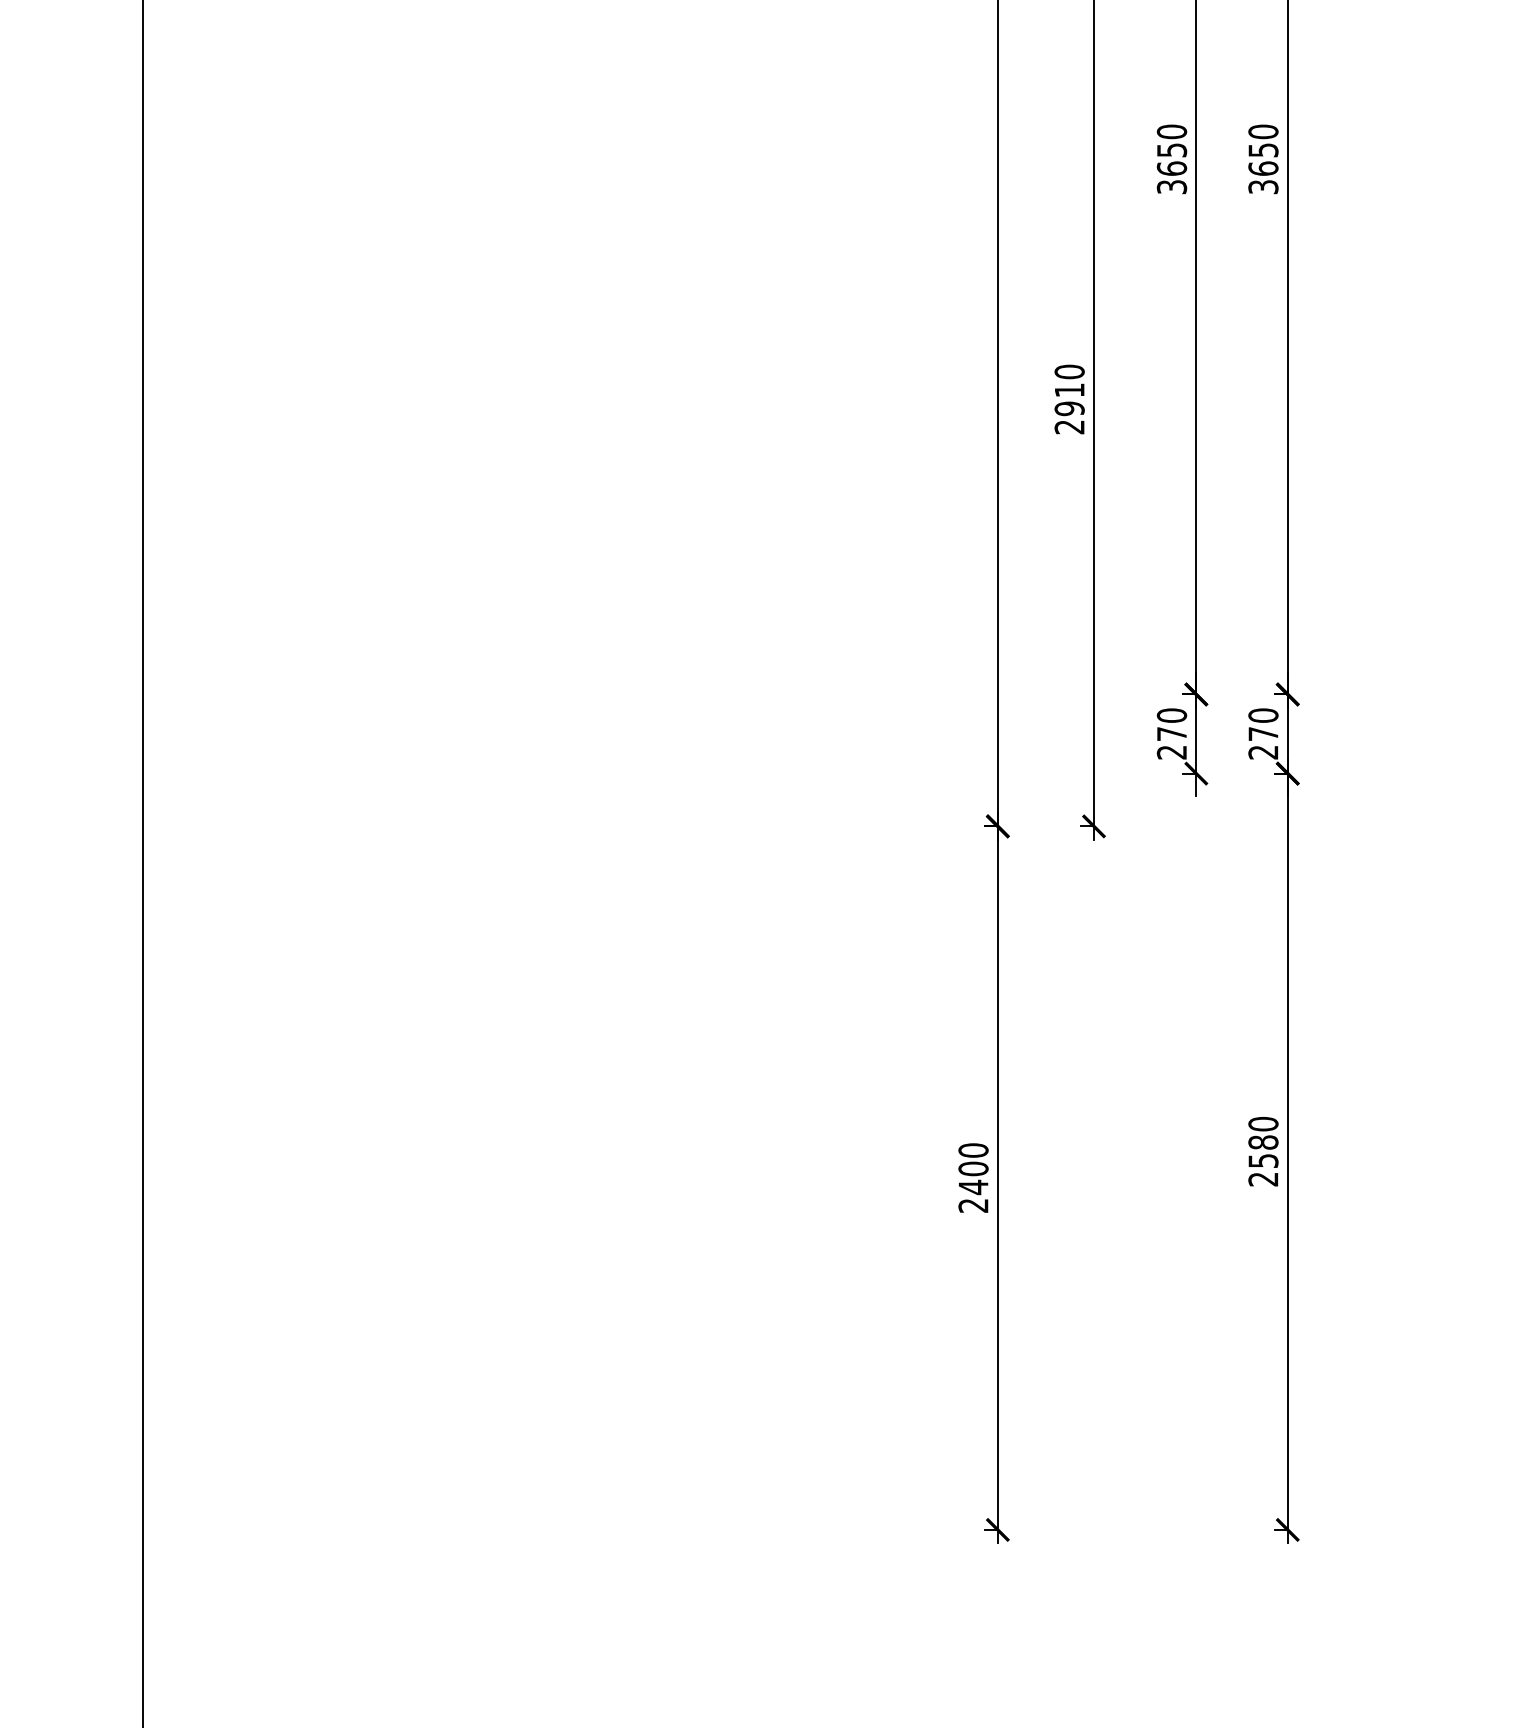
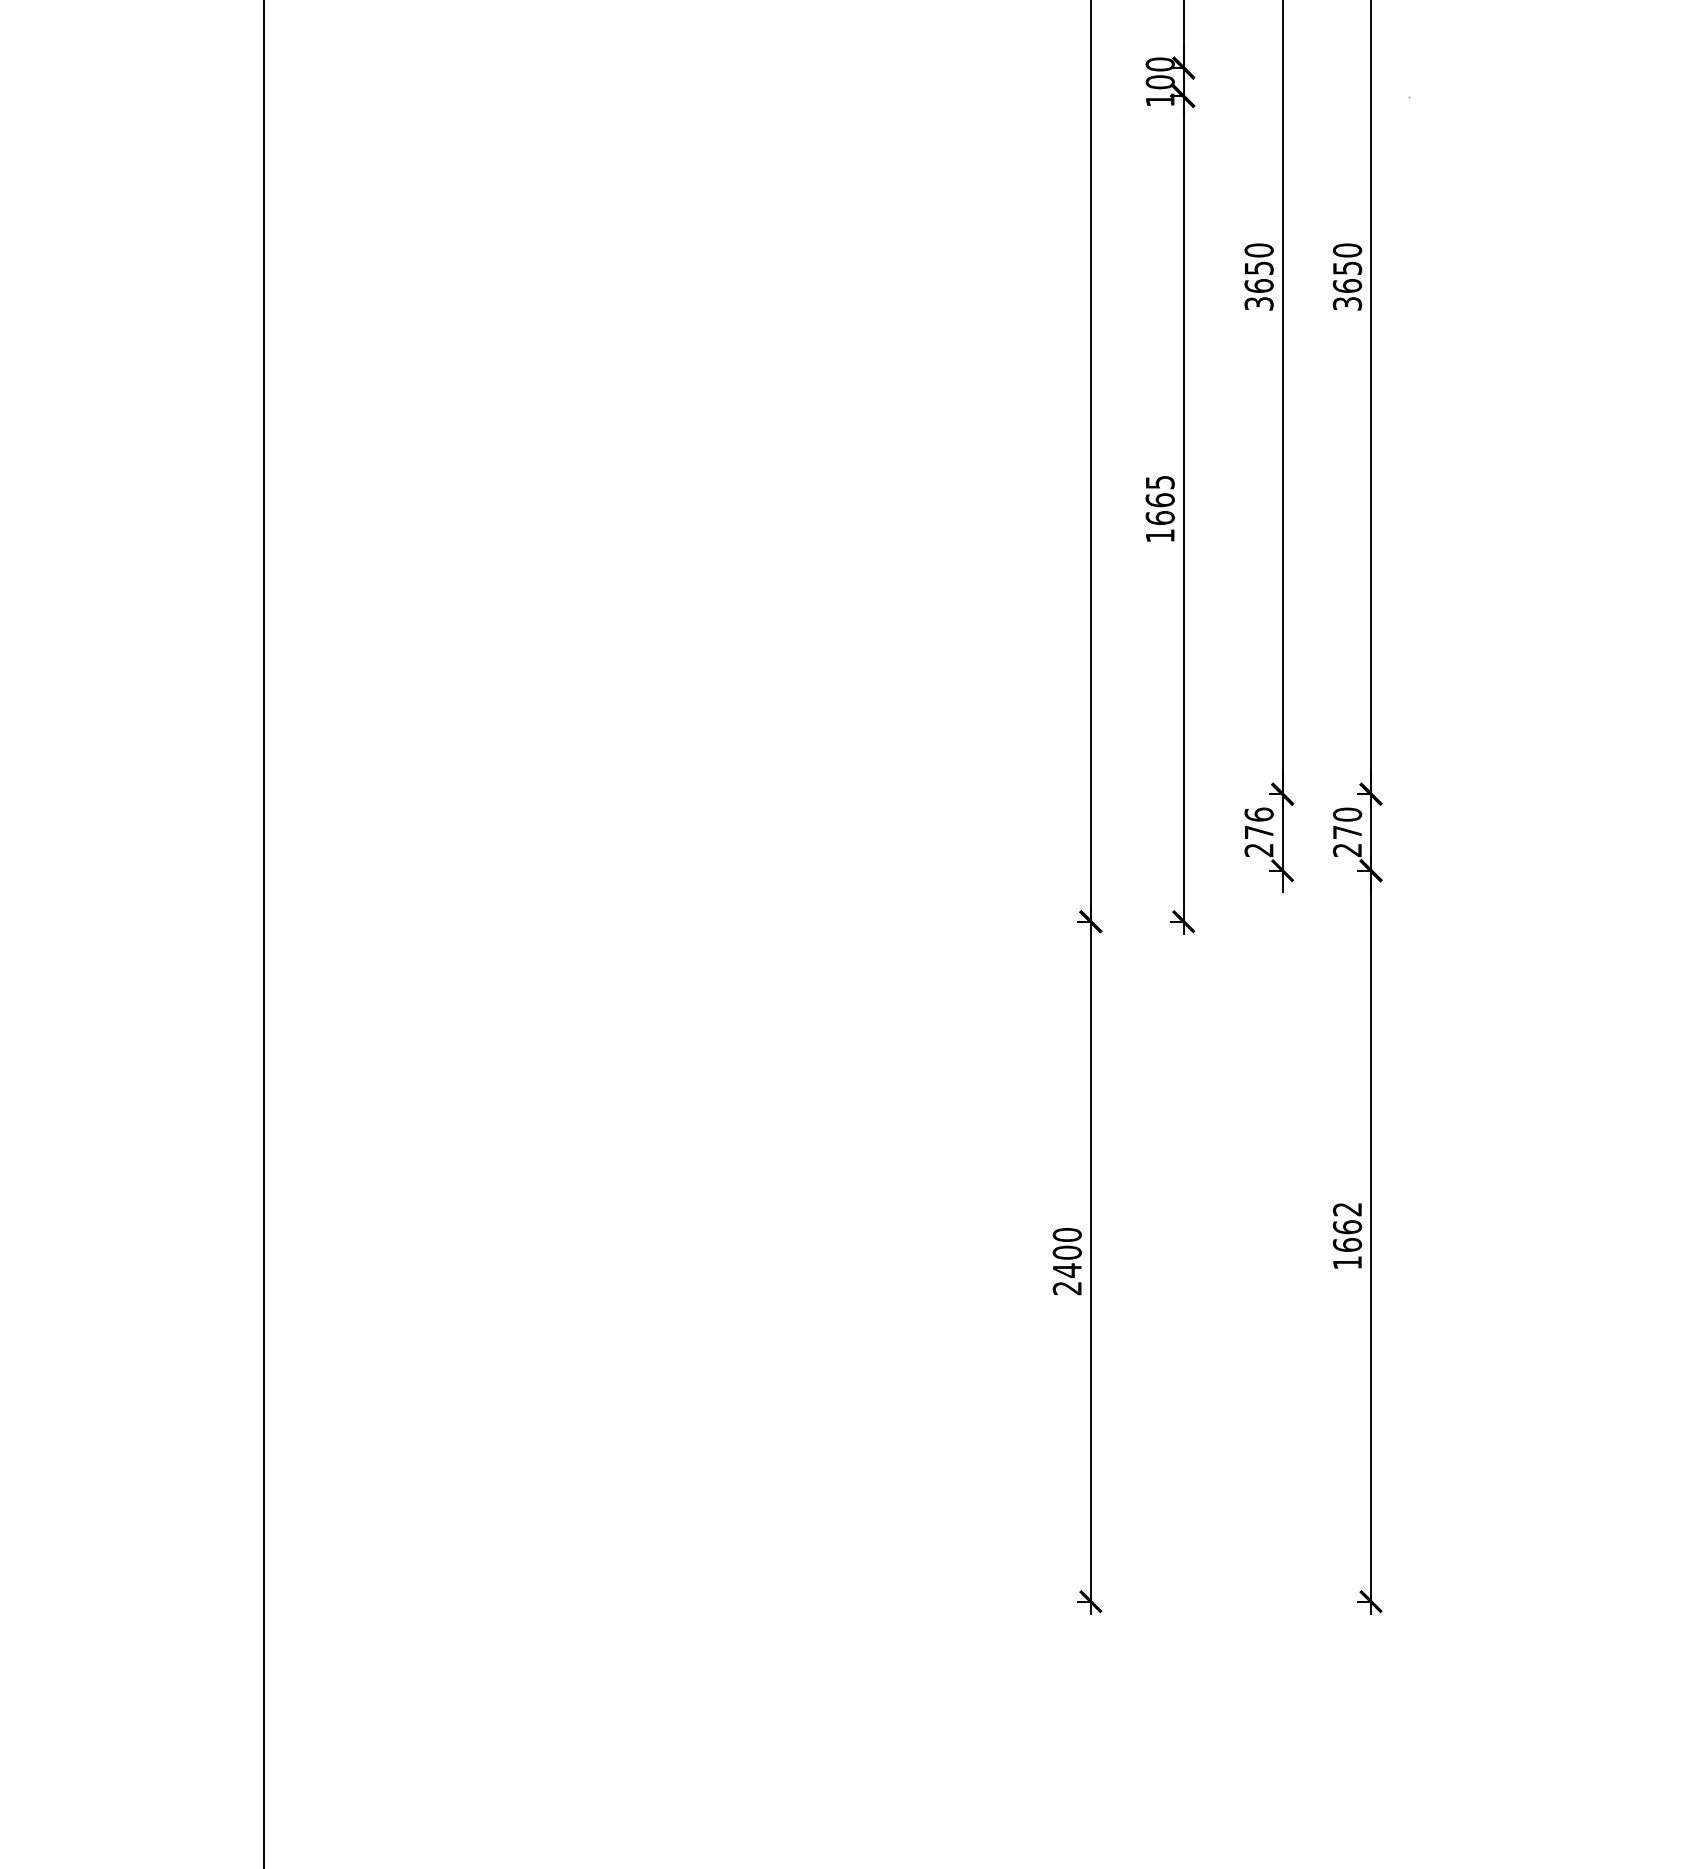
text: (1068, 398) -> (1159, 508), 2910 -> 1665
text: (1171, 715) -> (1258, 814), 270 -> 276
text: (1263, 1151) -> (1347, 1235), 2580 -> 1662

